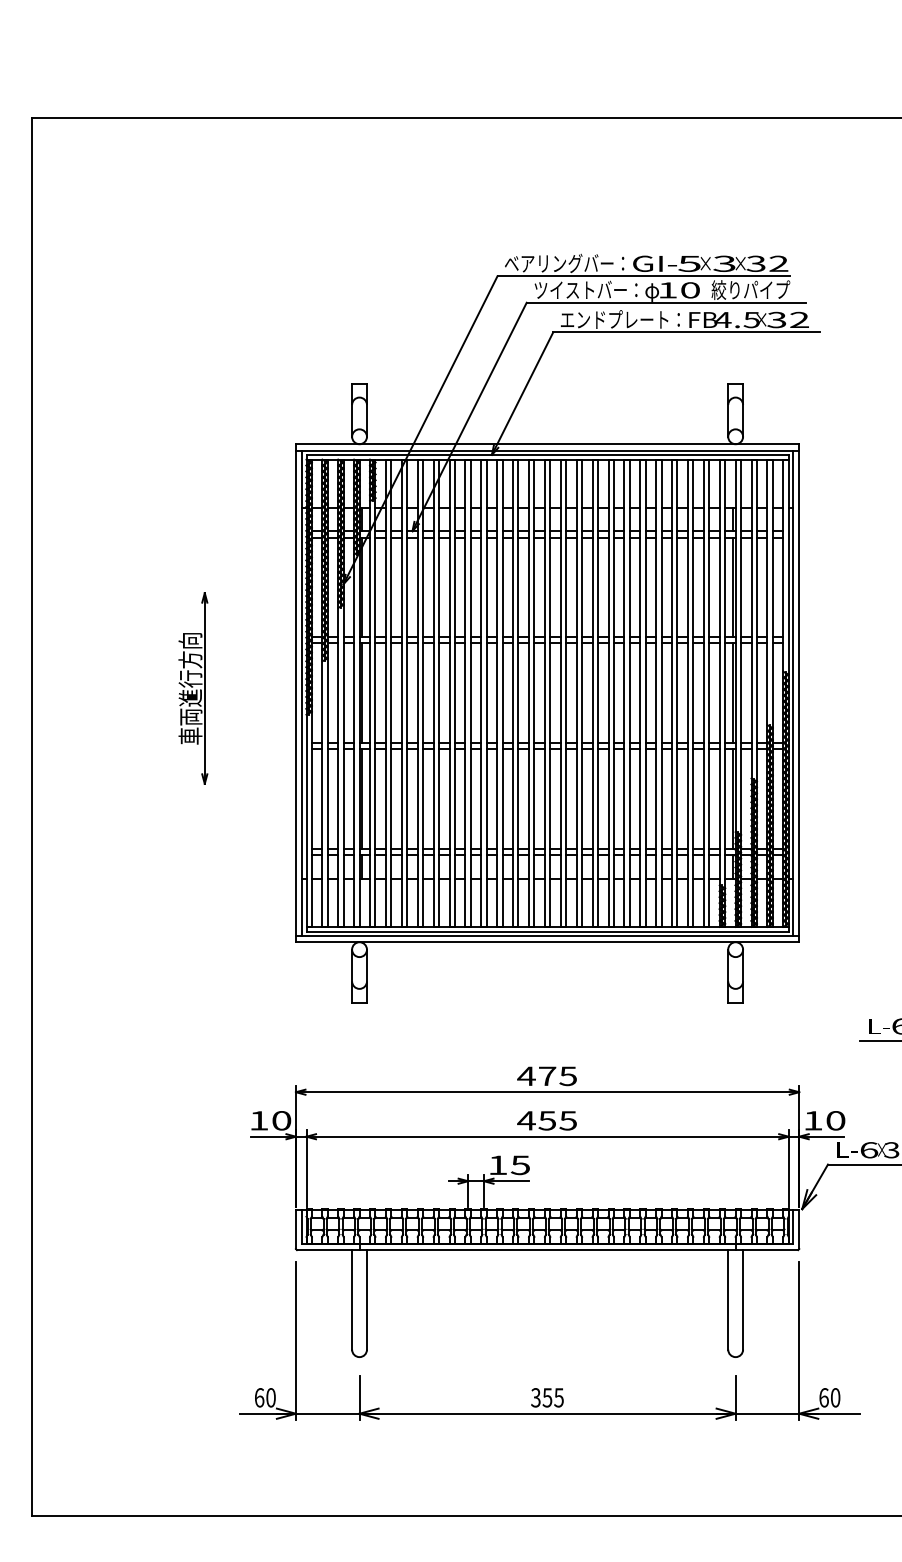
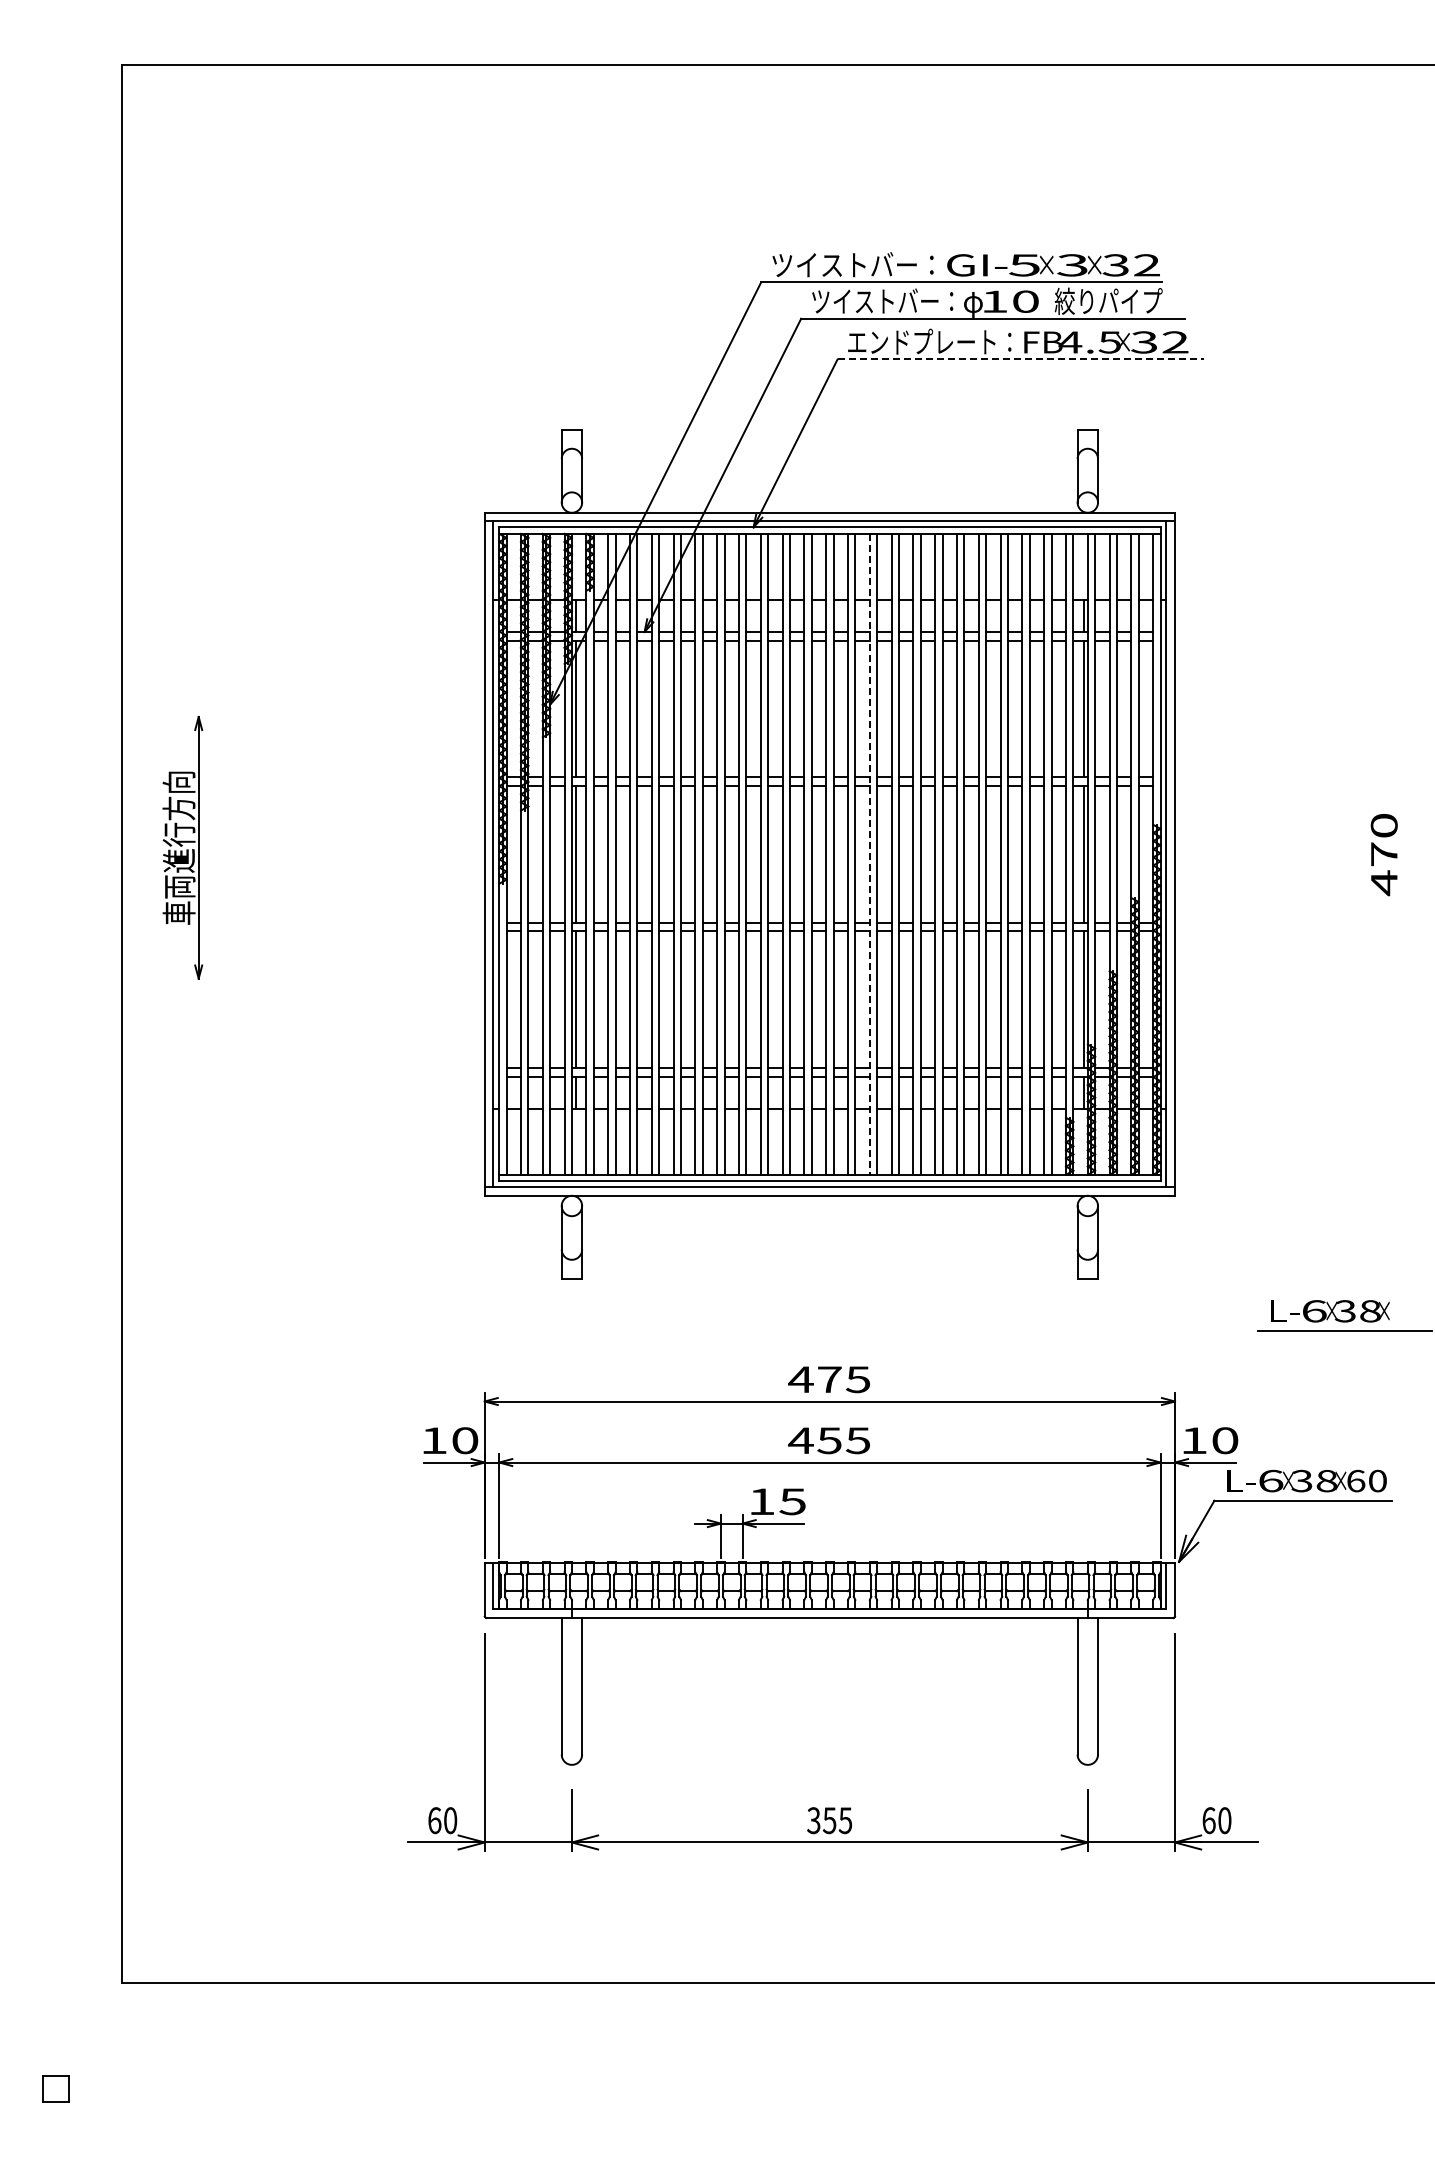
text: (564, 263) -> (852, 264), ベアリングバー： -> ツイストバー：
line: (687, 332) -> (1021, 359), solid -> dashed
part: (192, 688) -> (182, 847), moved
line: (576, 693) -> (869, 854), solid -> dashed

